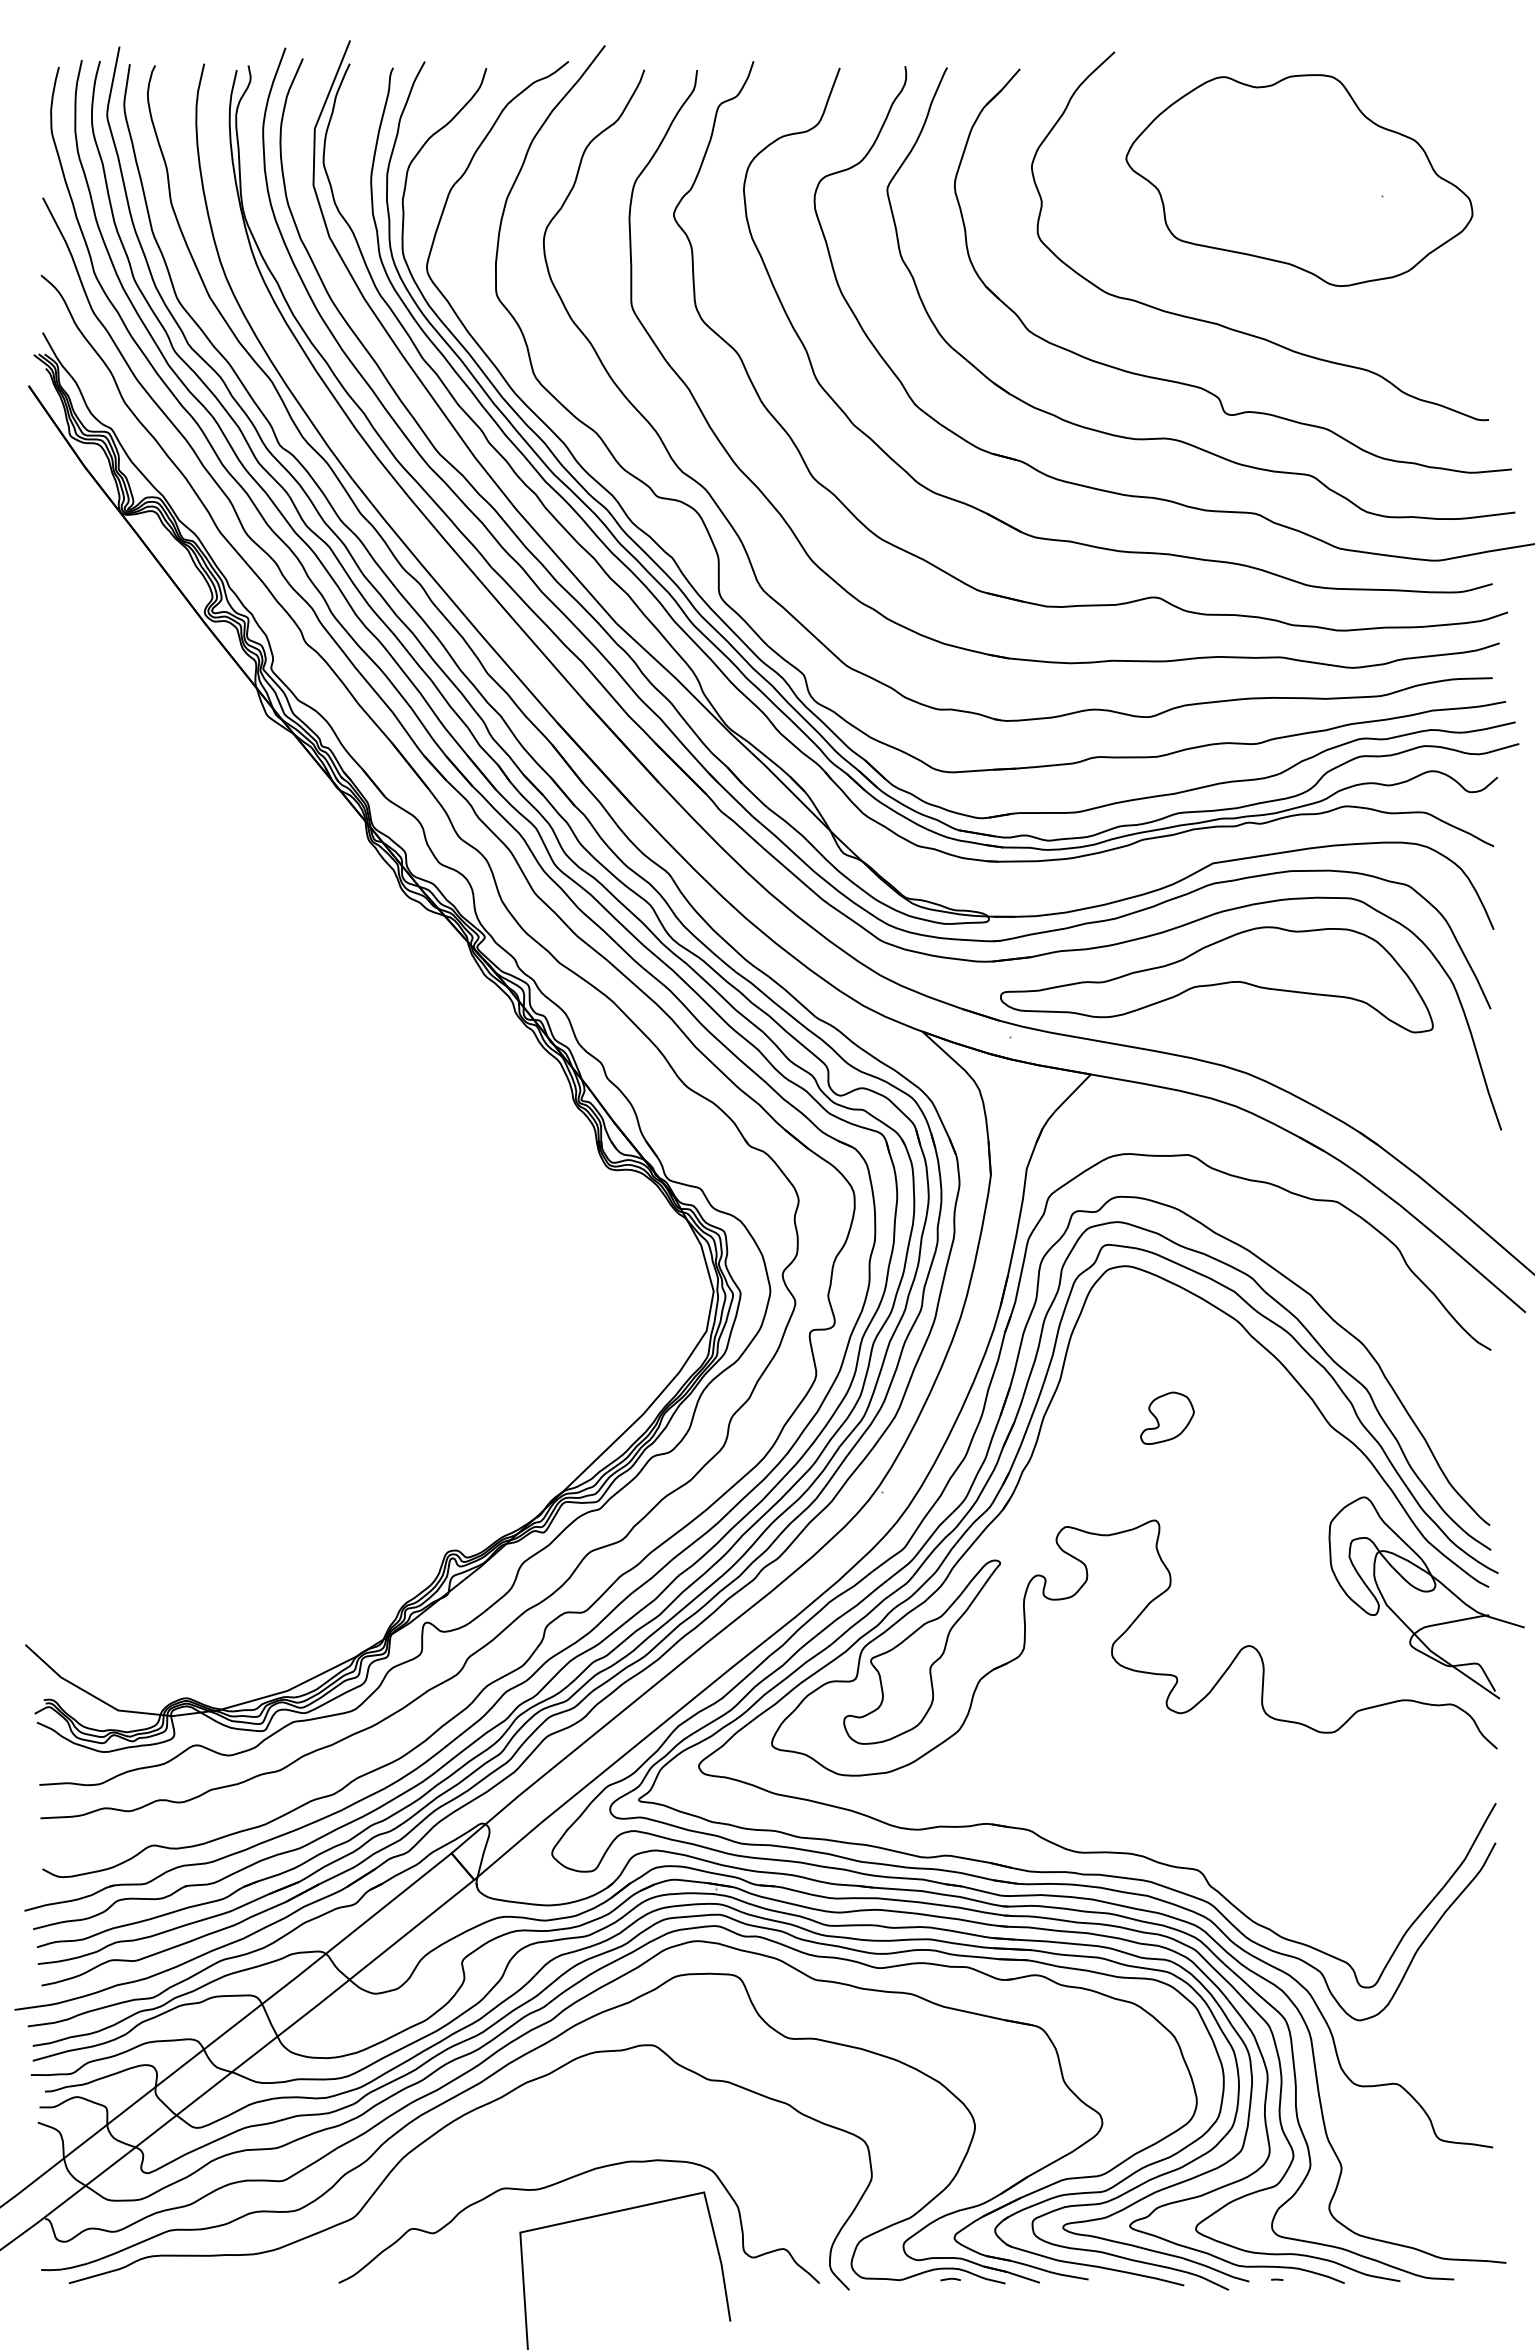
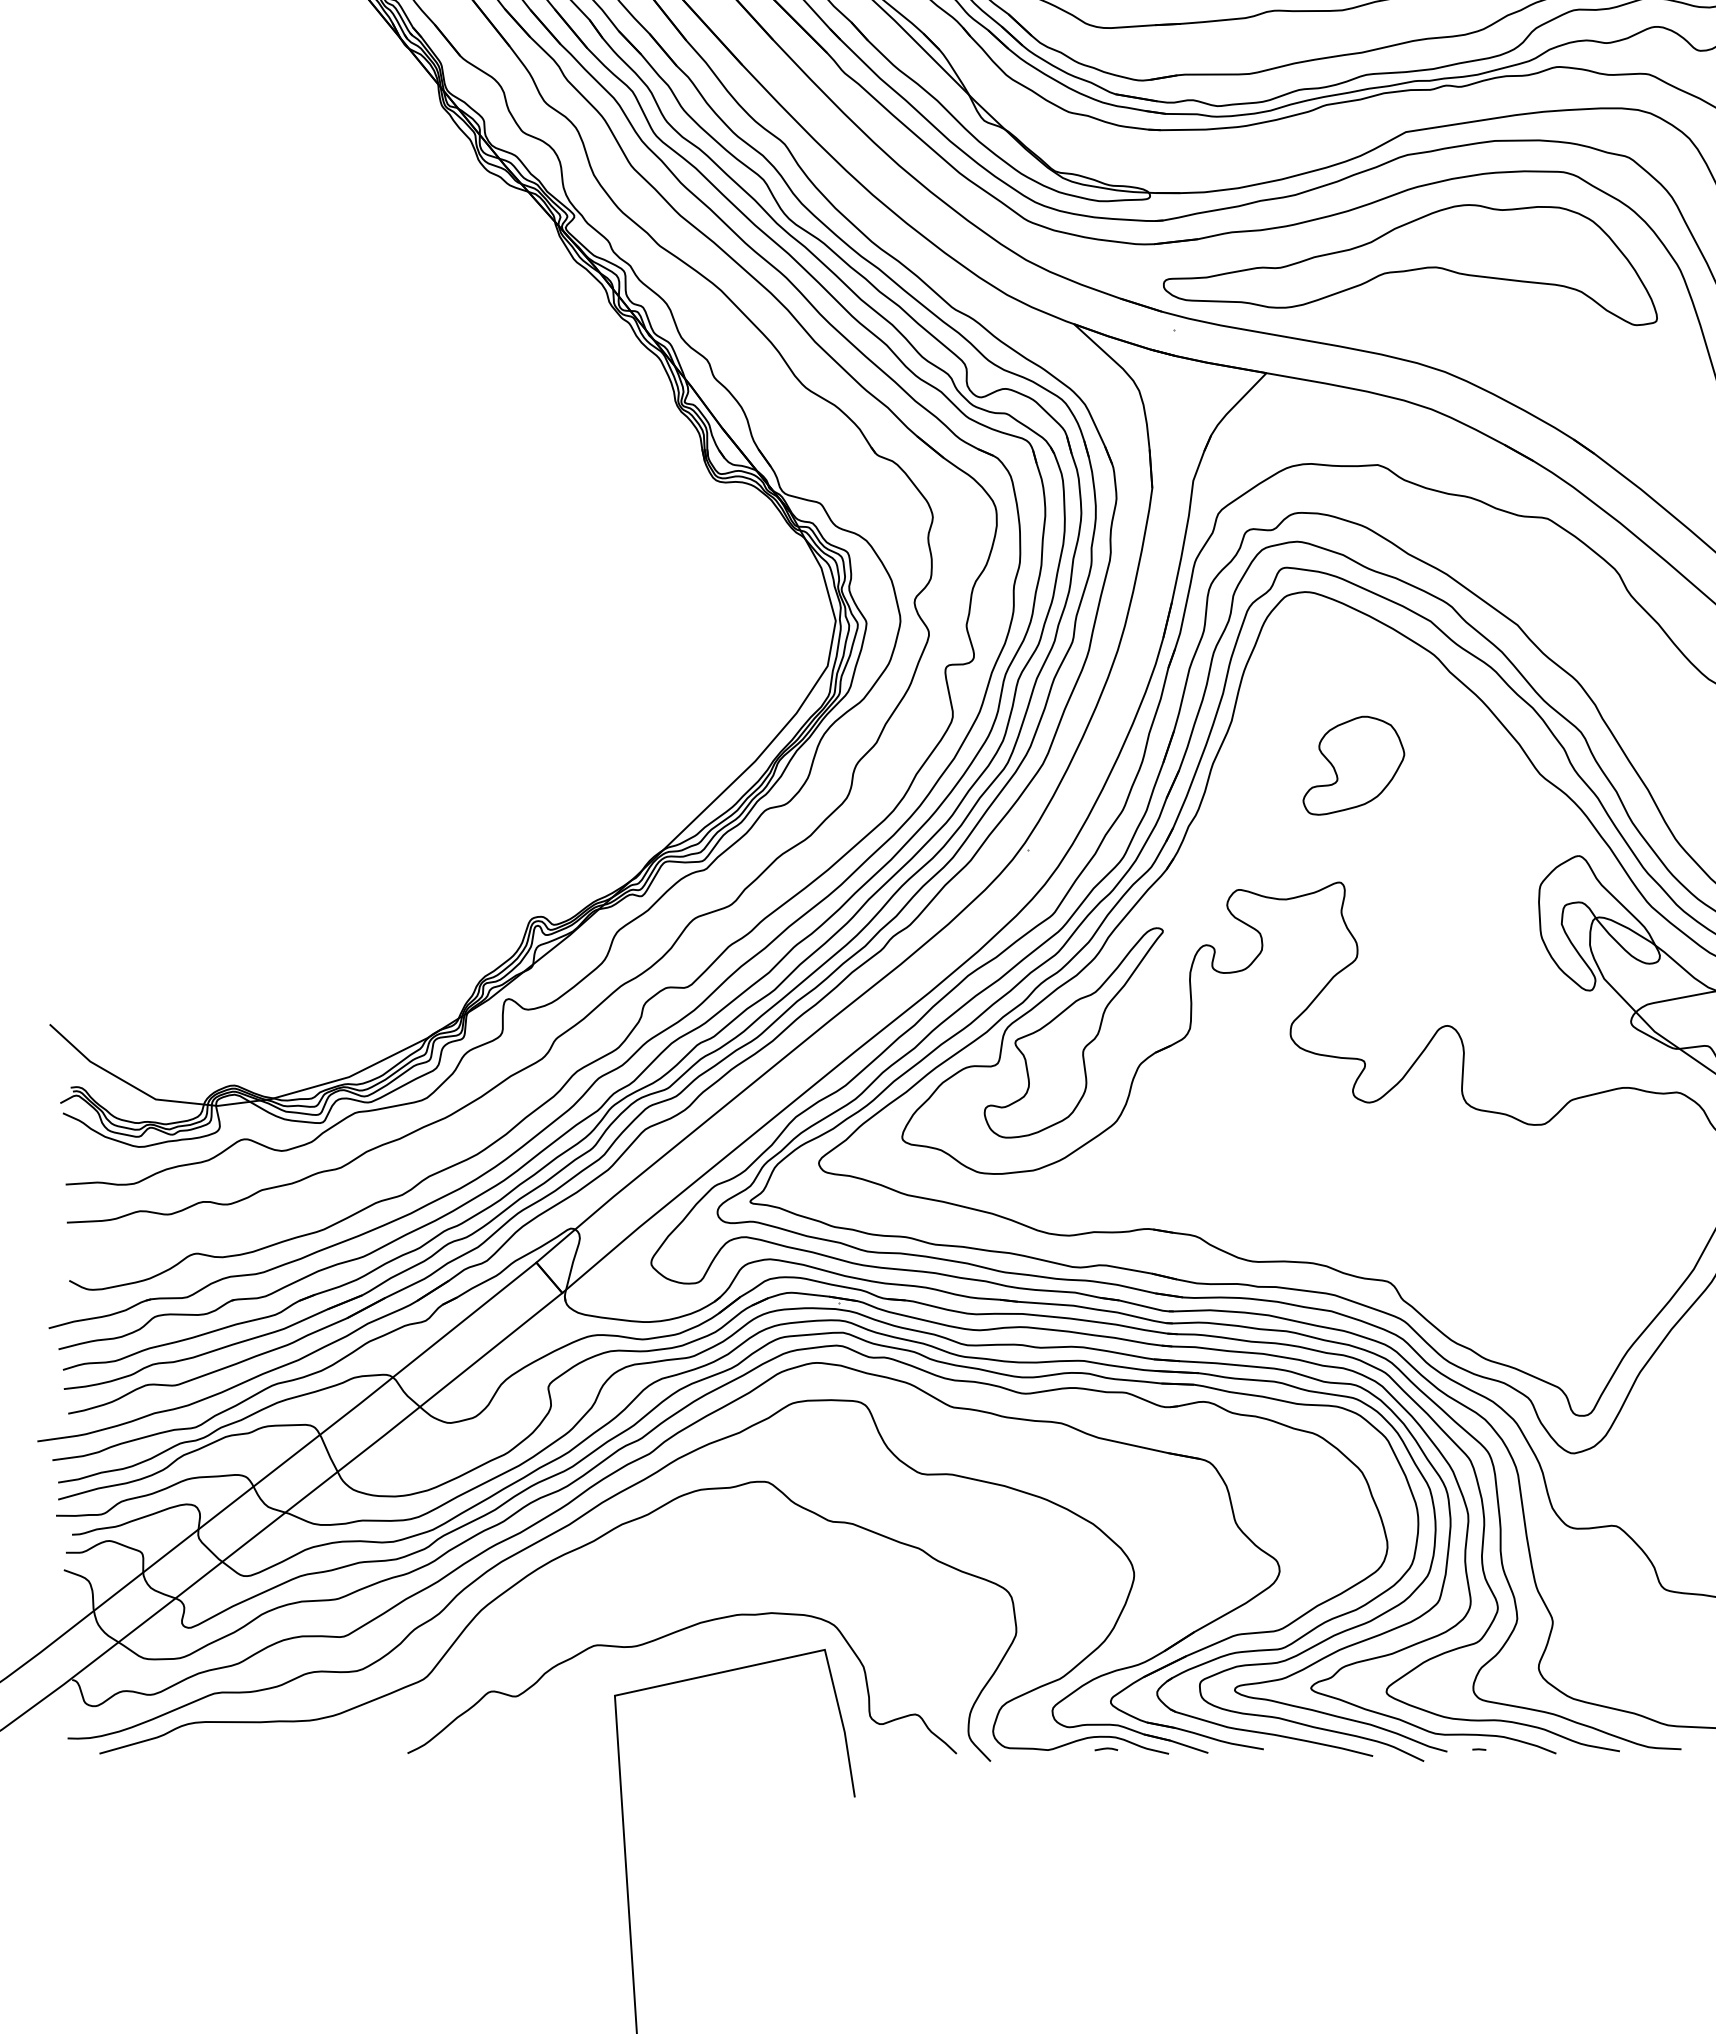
part: (1167, 1418) -> (1354, 766), size x1.67

